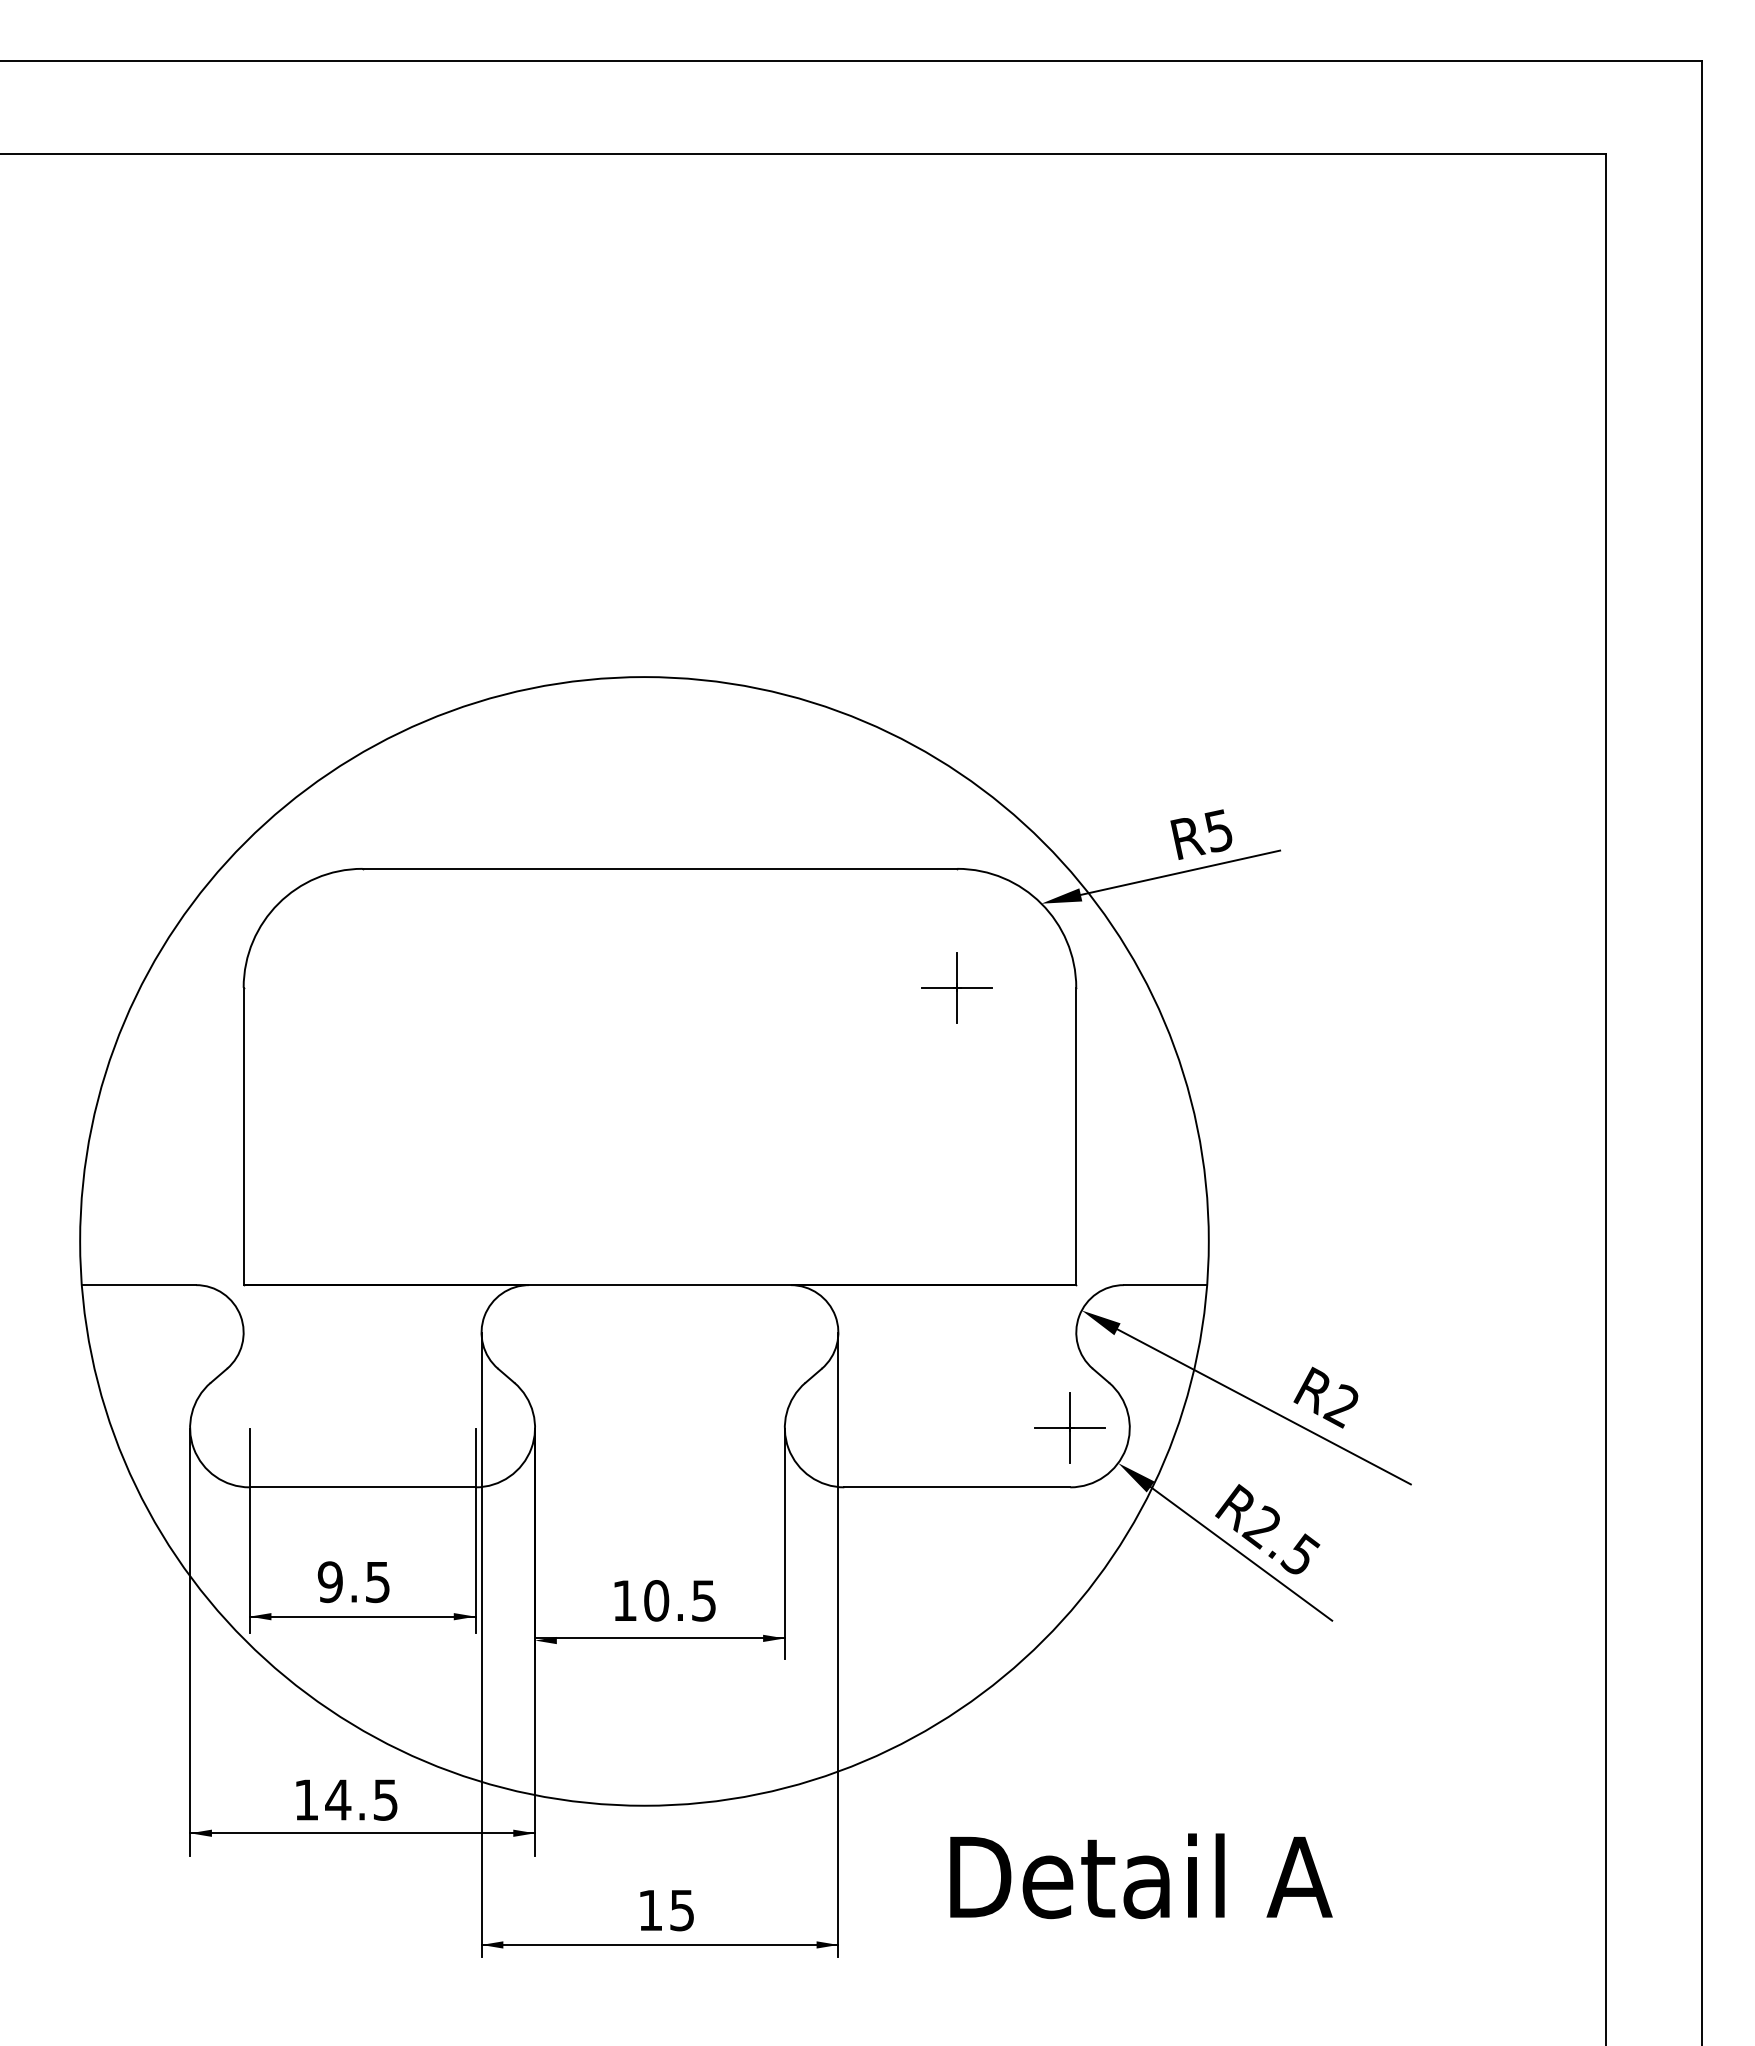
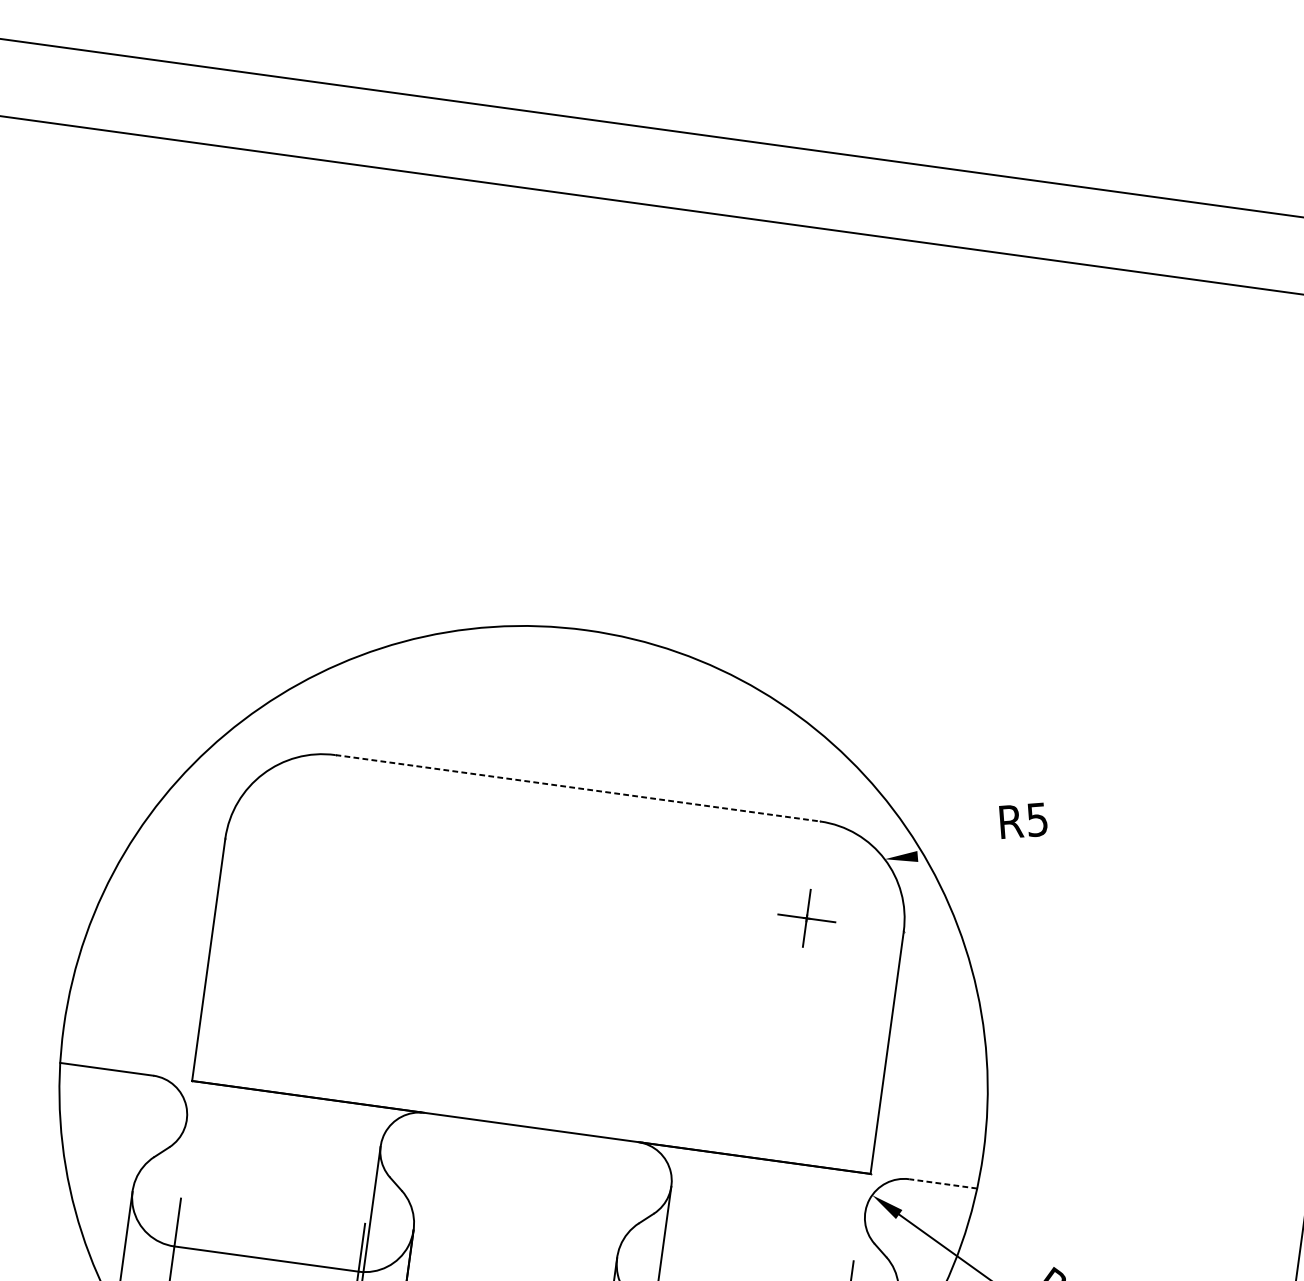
line: (660, 868) -> (578, 788), solid -> dashed
line: (1180, 872) -> (1001, 849), removed
line: (1165, 1285) -> (943, 1184), solid -> dashed

